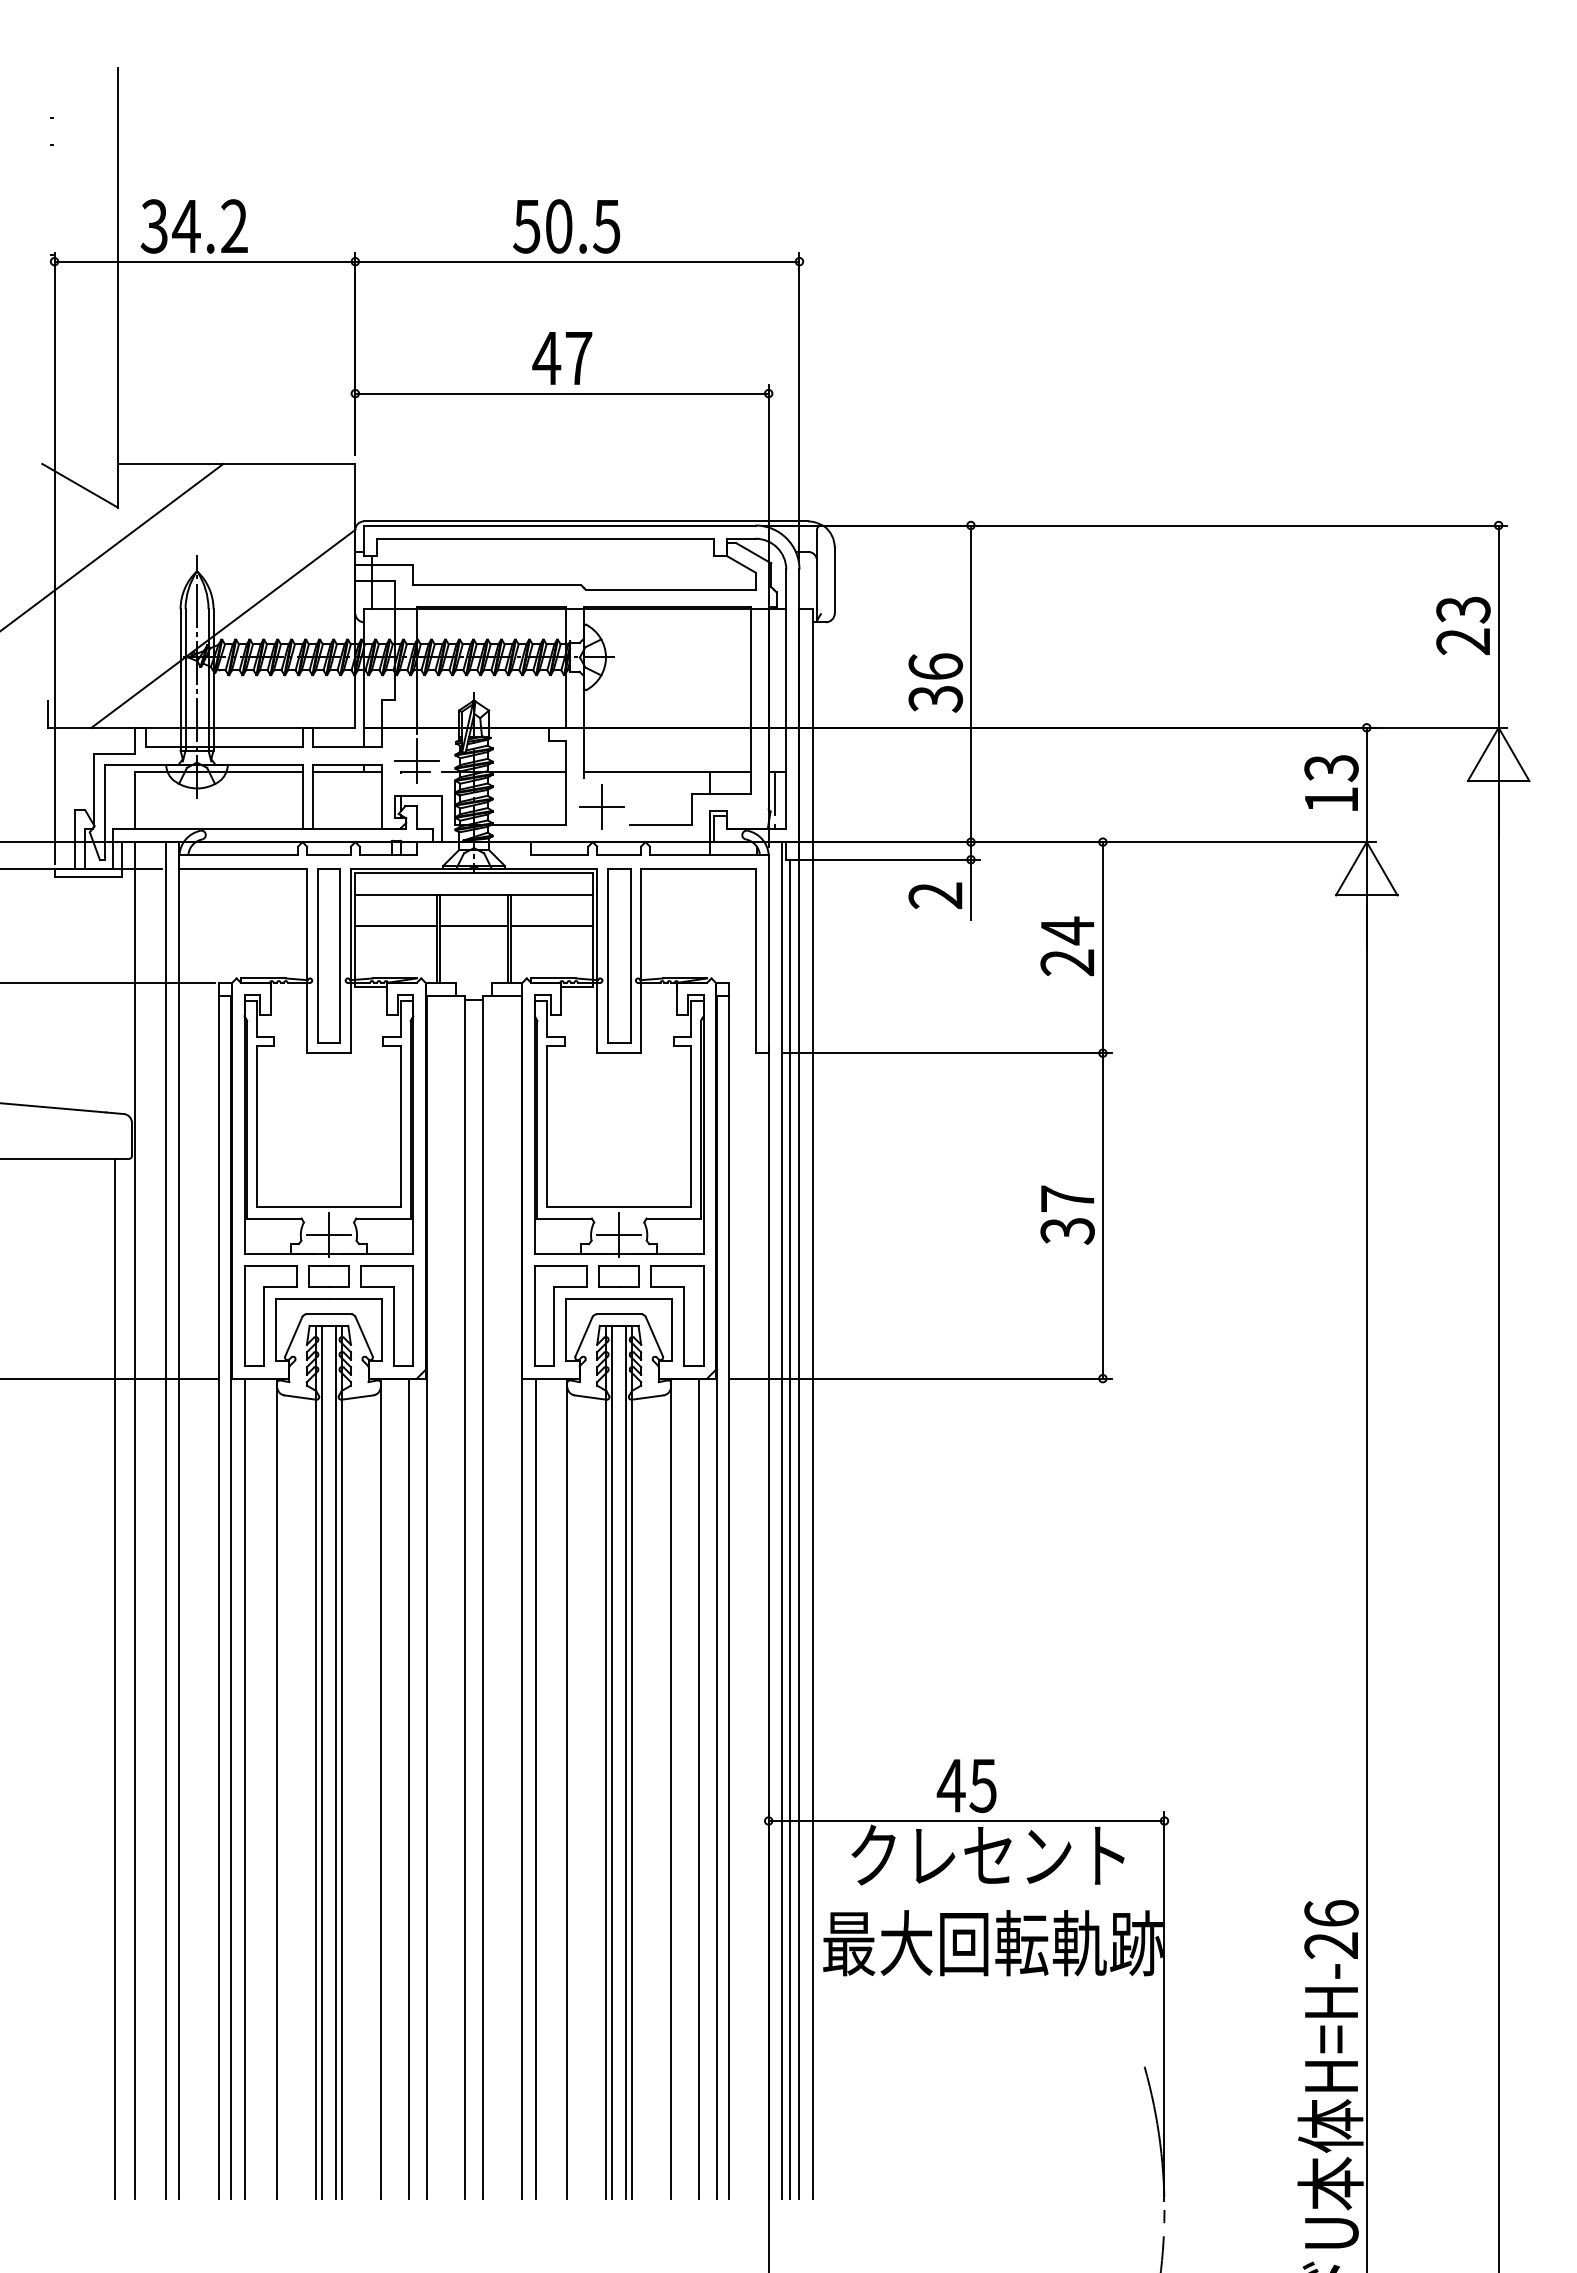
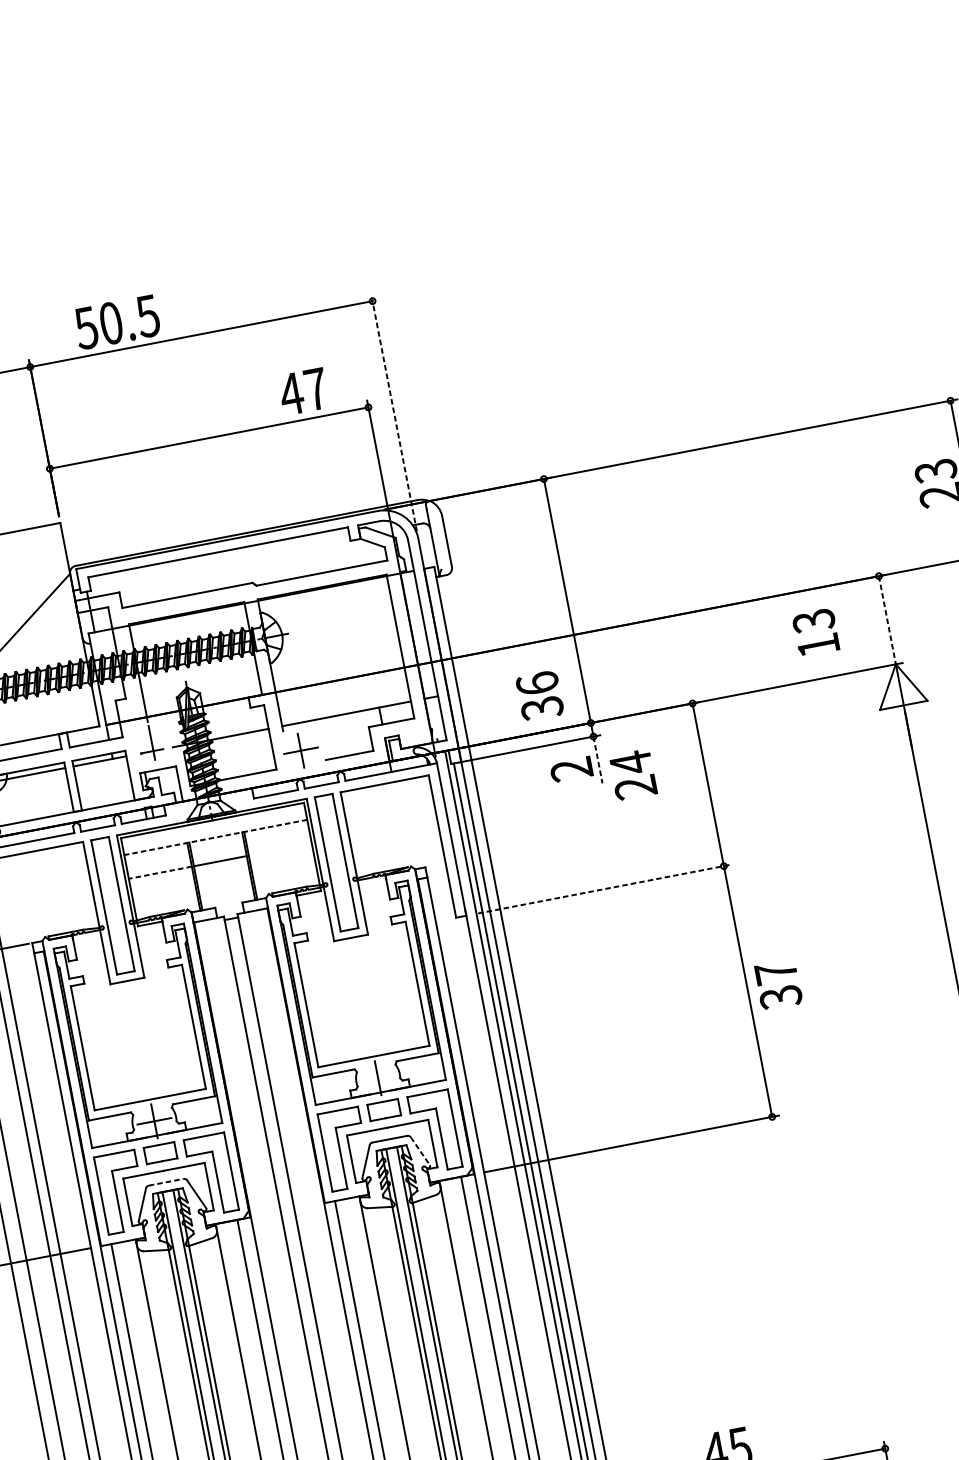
text: (566, 226) -> (116, 322), moved
text: (562, 358) -> (303, 391), moved
line: (799, 406) -> (394, 412), solid -> dashed
text: (935, 682) -> (539, 695), moved
line: (416, 761) -> (151, 743), removed
text: (1331, 782) -> (815, 632), moved
line: (1366, 785) -> (887, 620), solid -> dashed
line: (774, 792) -> (432, 713), removed
line: (970, 890) -> (597, 760), solid -> dashed
line: (474, 894) -> (216, 837), solid -> dashed
line: (396, 925) -> (160, 872), solid -> dashed
line: (551, 925) -> (280, 849), removed
text: (1066, 945) -> (632, 774), moved
line: (947, 1053) -> (604, 889), solid -> dashed
text: (1067, 1214) -> (778, 984), moved
line: (619, 1235) -> (378, 1078), removed
line: (328, 1314) -> (165, 1182), solid -> dashed
line: (654, 1337) -> (420, 1151), solid -> dashed

